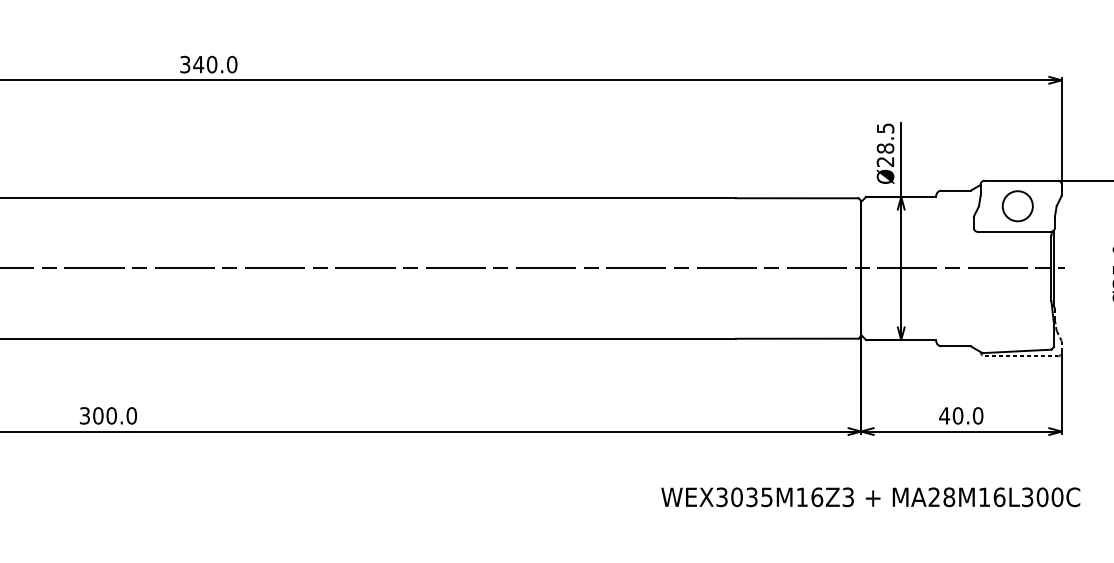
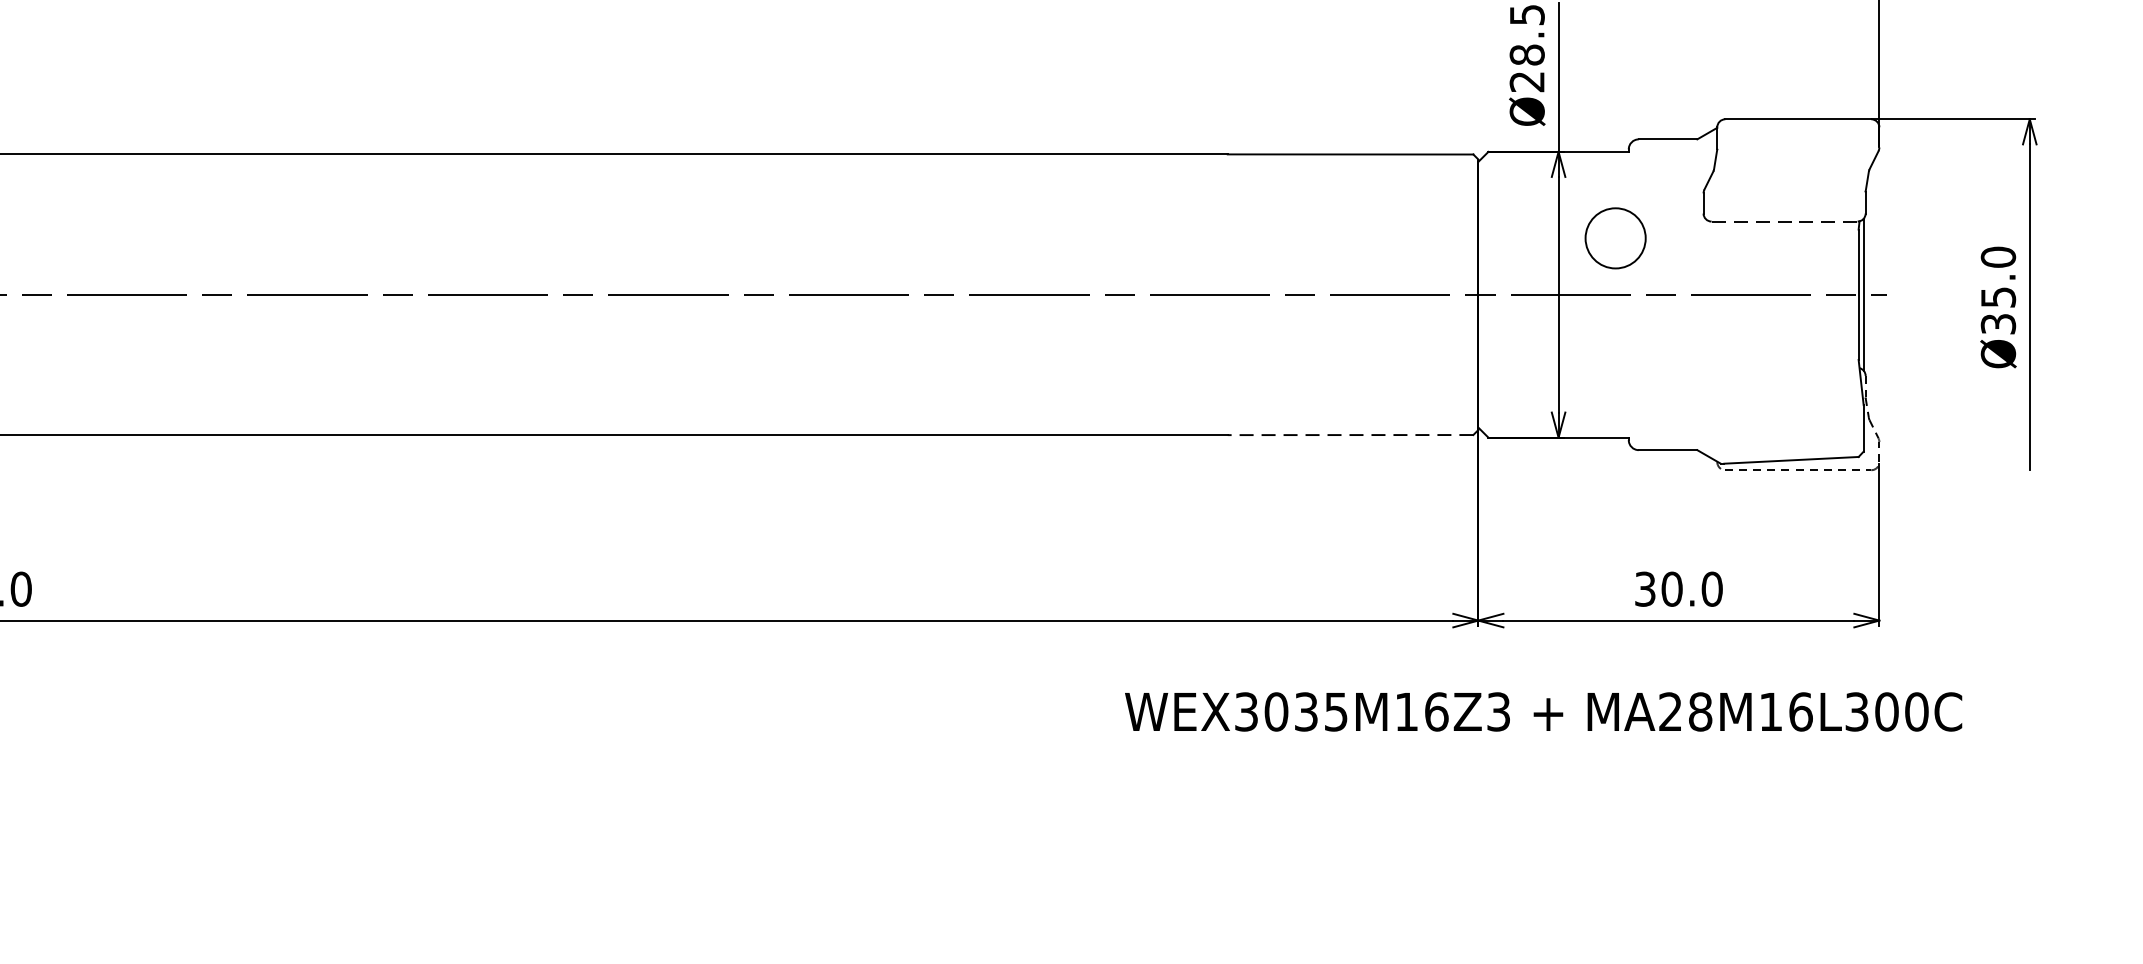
circle: (1017, 206) -> (1615, 238), moved
line: (1014, 231) -> (1784, 220), solid -> dashed
line: (796, 338) -> (1349, 434), solid -> dashed
text: (944, 415) -> (1645, 588), 40.0 -> 30.0
text: (870, 497) -> (1543, 712), moved

